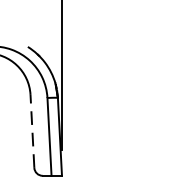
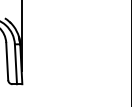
line: (32, 131) -> (7, 61), dashed -> solid

